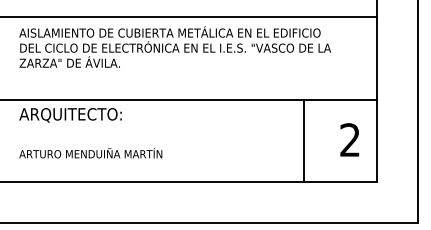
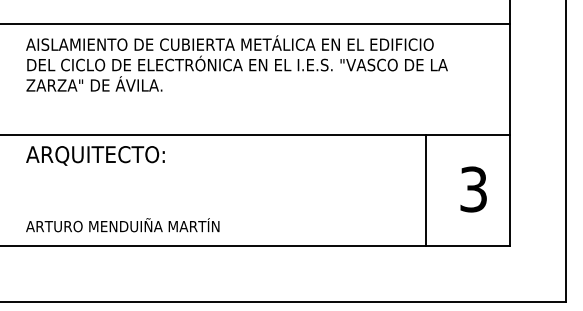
line: (304, 140) -> (426, 190), moved
text: (350, 140) -> (473, 189), 2 -> 3
text: (90, 153) -> (122, 225), moved

